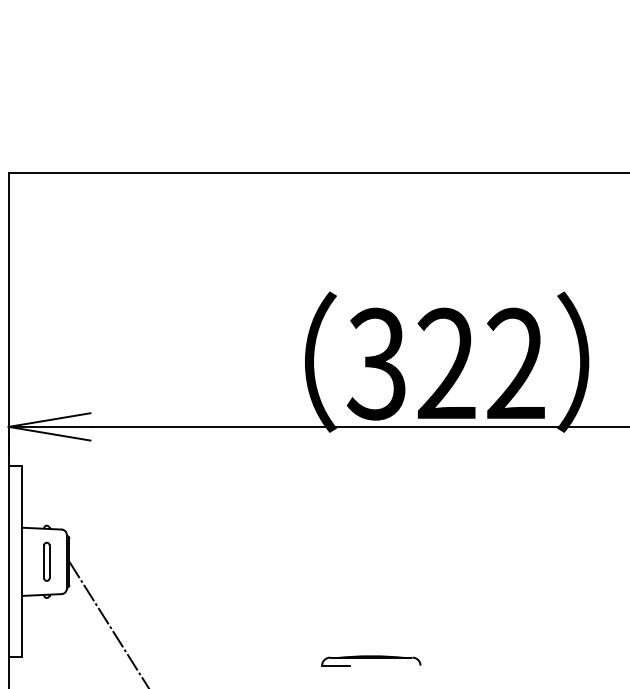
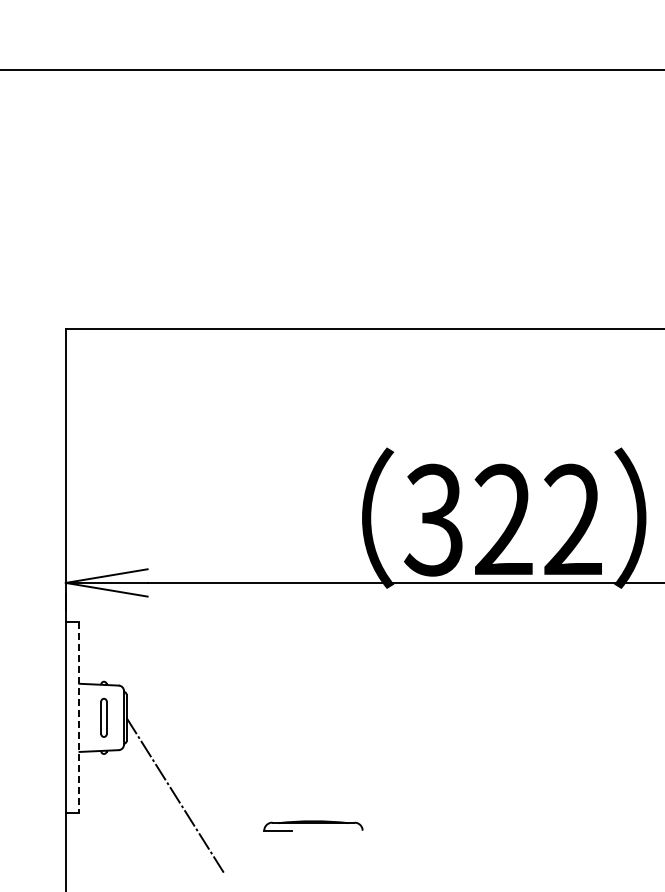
line: (22, 562) -> (79, 718), solid -> dashed
part: (371, 660) -> (313, 825), moved

